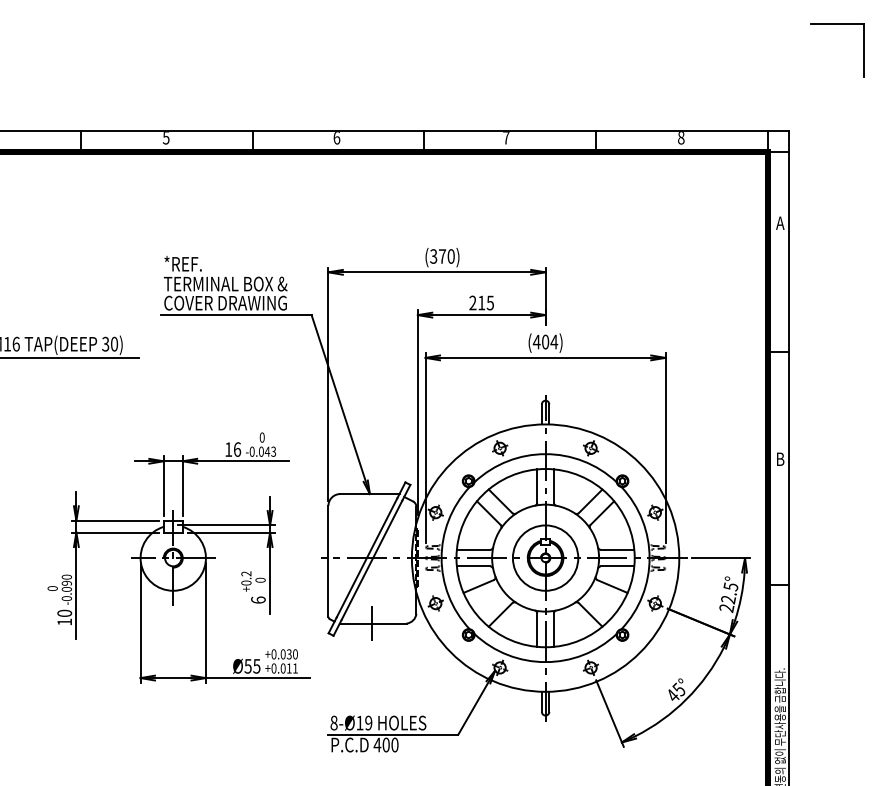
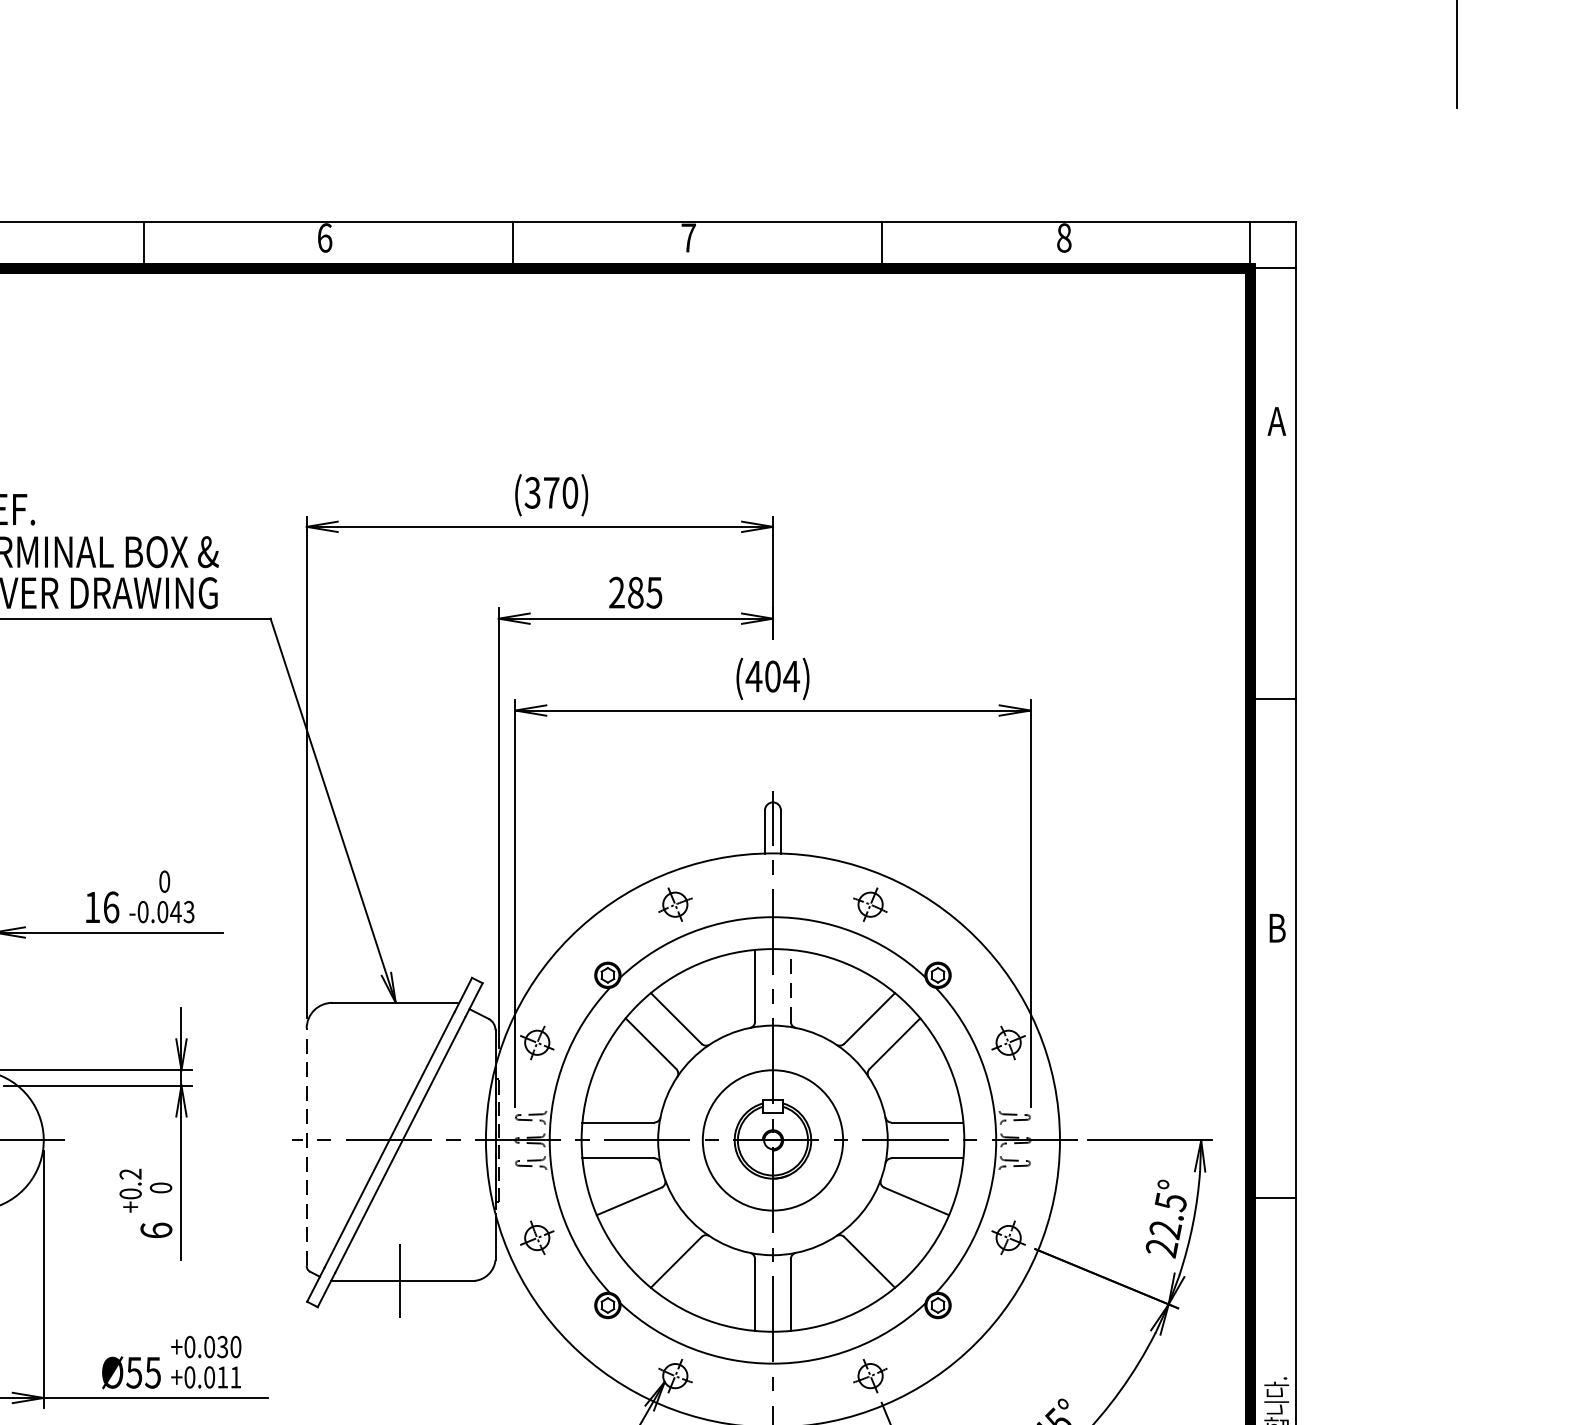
text: (481, 302) -> (635, 591), 215 -> 285
line: (553, 486) -> (789, 986), solid -> dashed
line: (328, 560) -> (306, 1145), solid -> dashed

